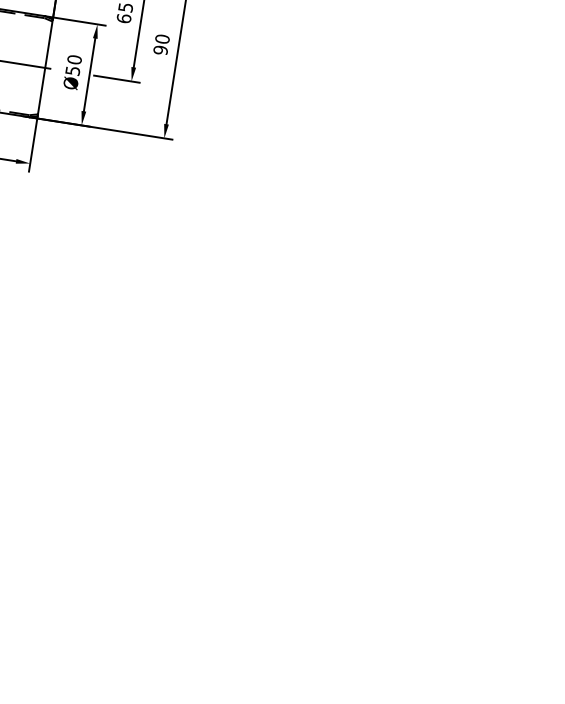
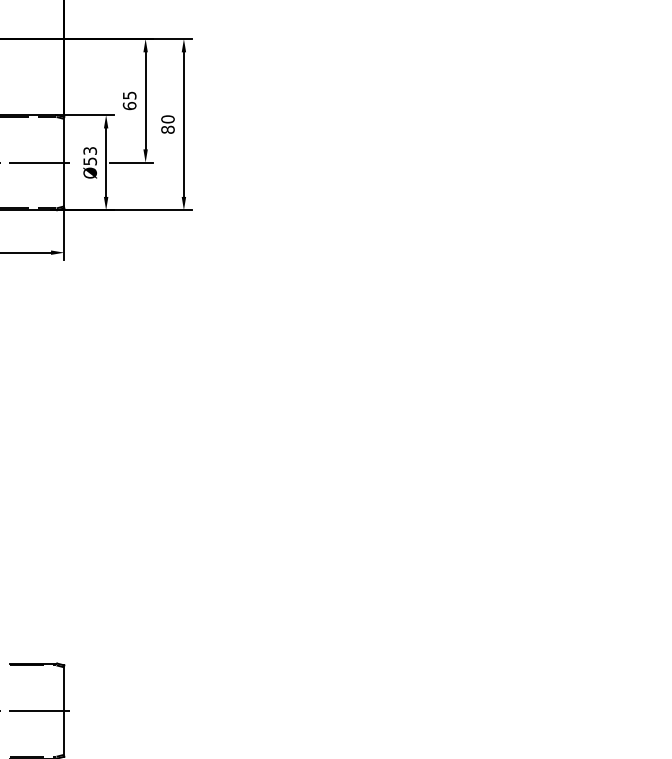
text: (160, 49) -> (167, 129), 90 -> 80
text: (73, 59) -> (89, 150), Ø50 -> Ø53

